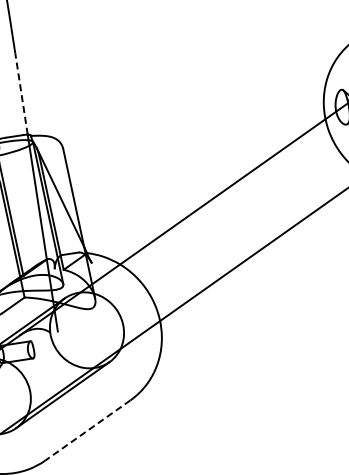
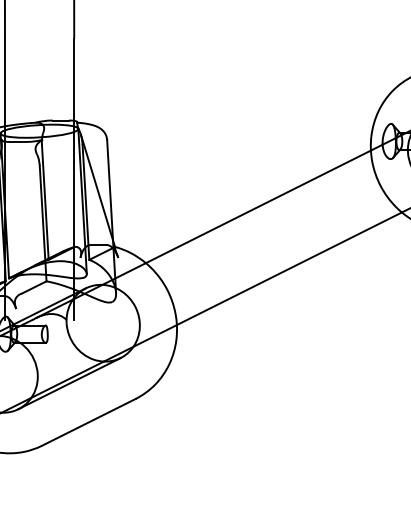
line: (21, 93) -> (74, 79), dashed -> solid
line: (87, 430) -> (88, 422), dashed -> solid

